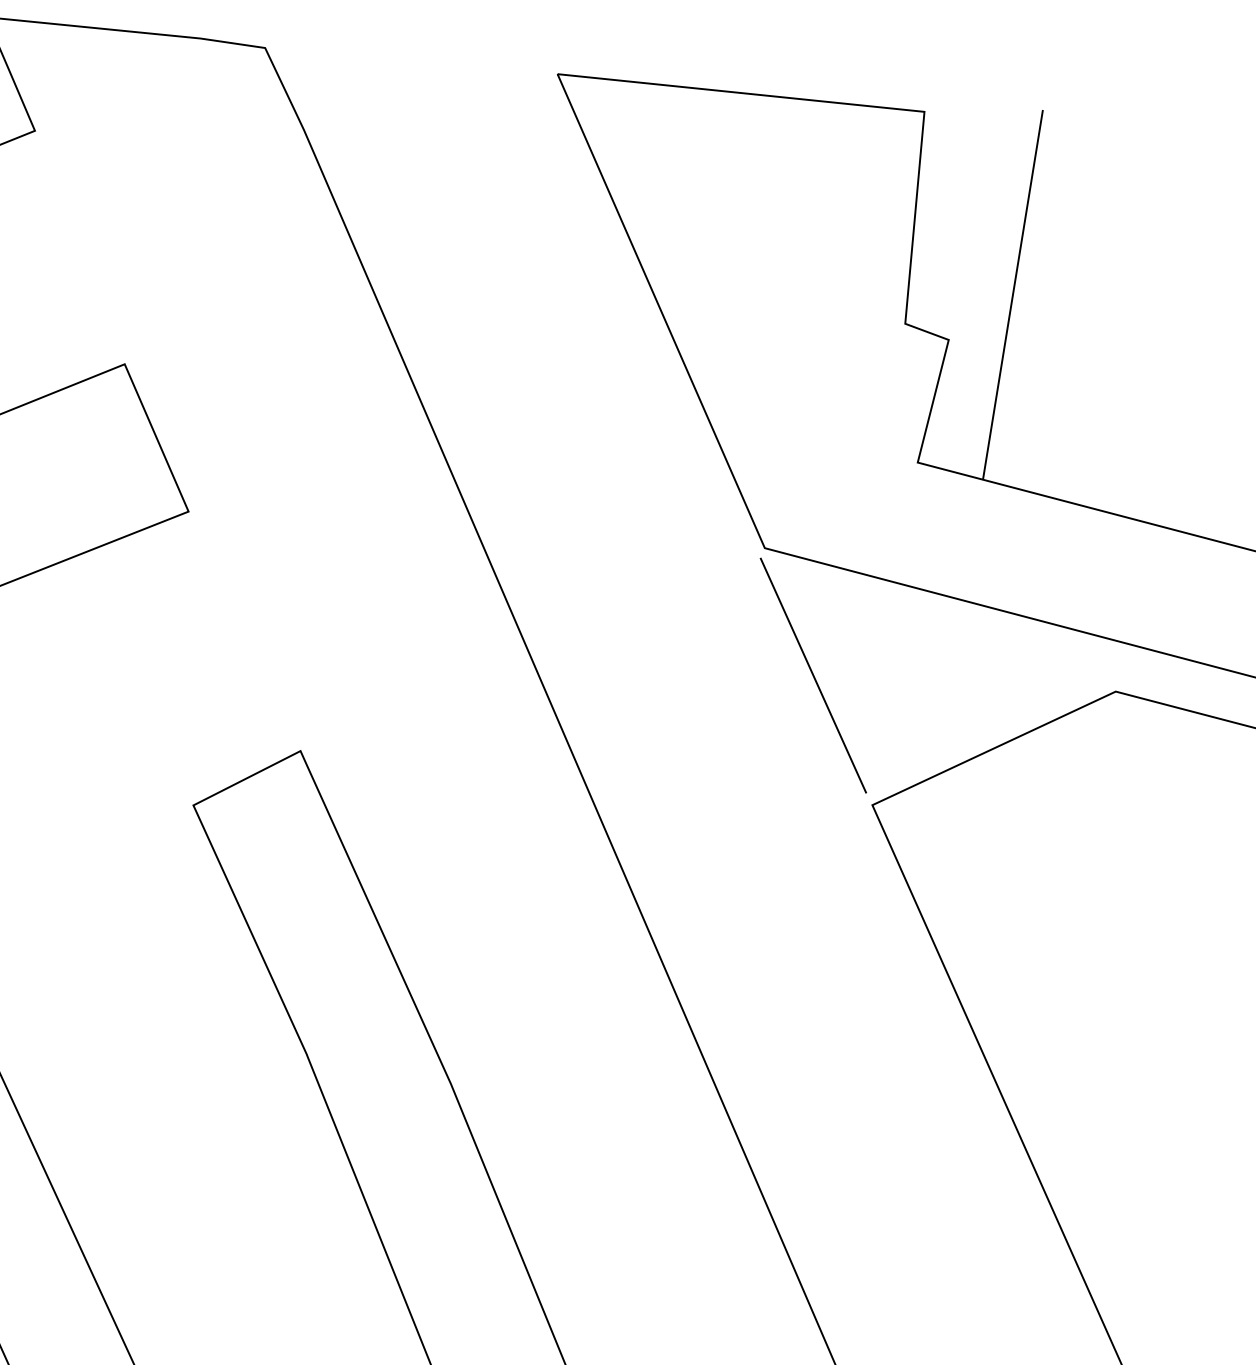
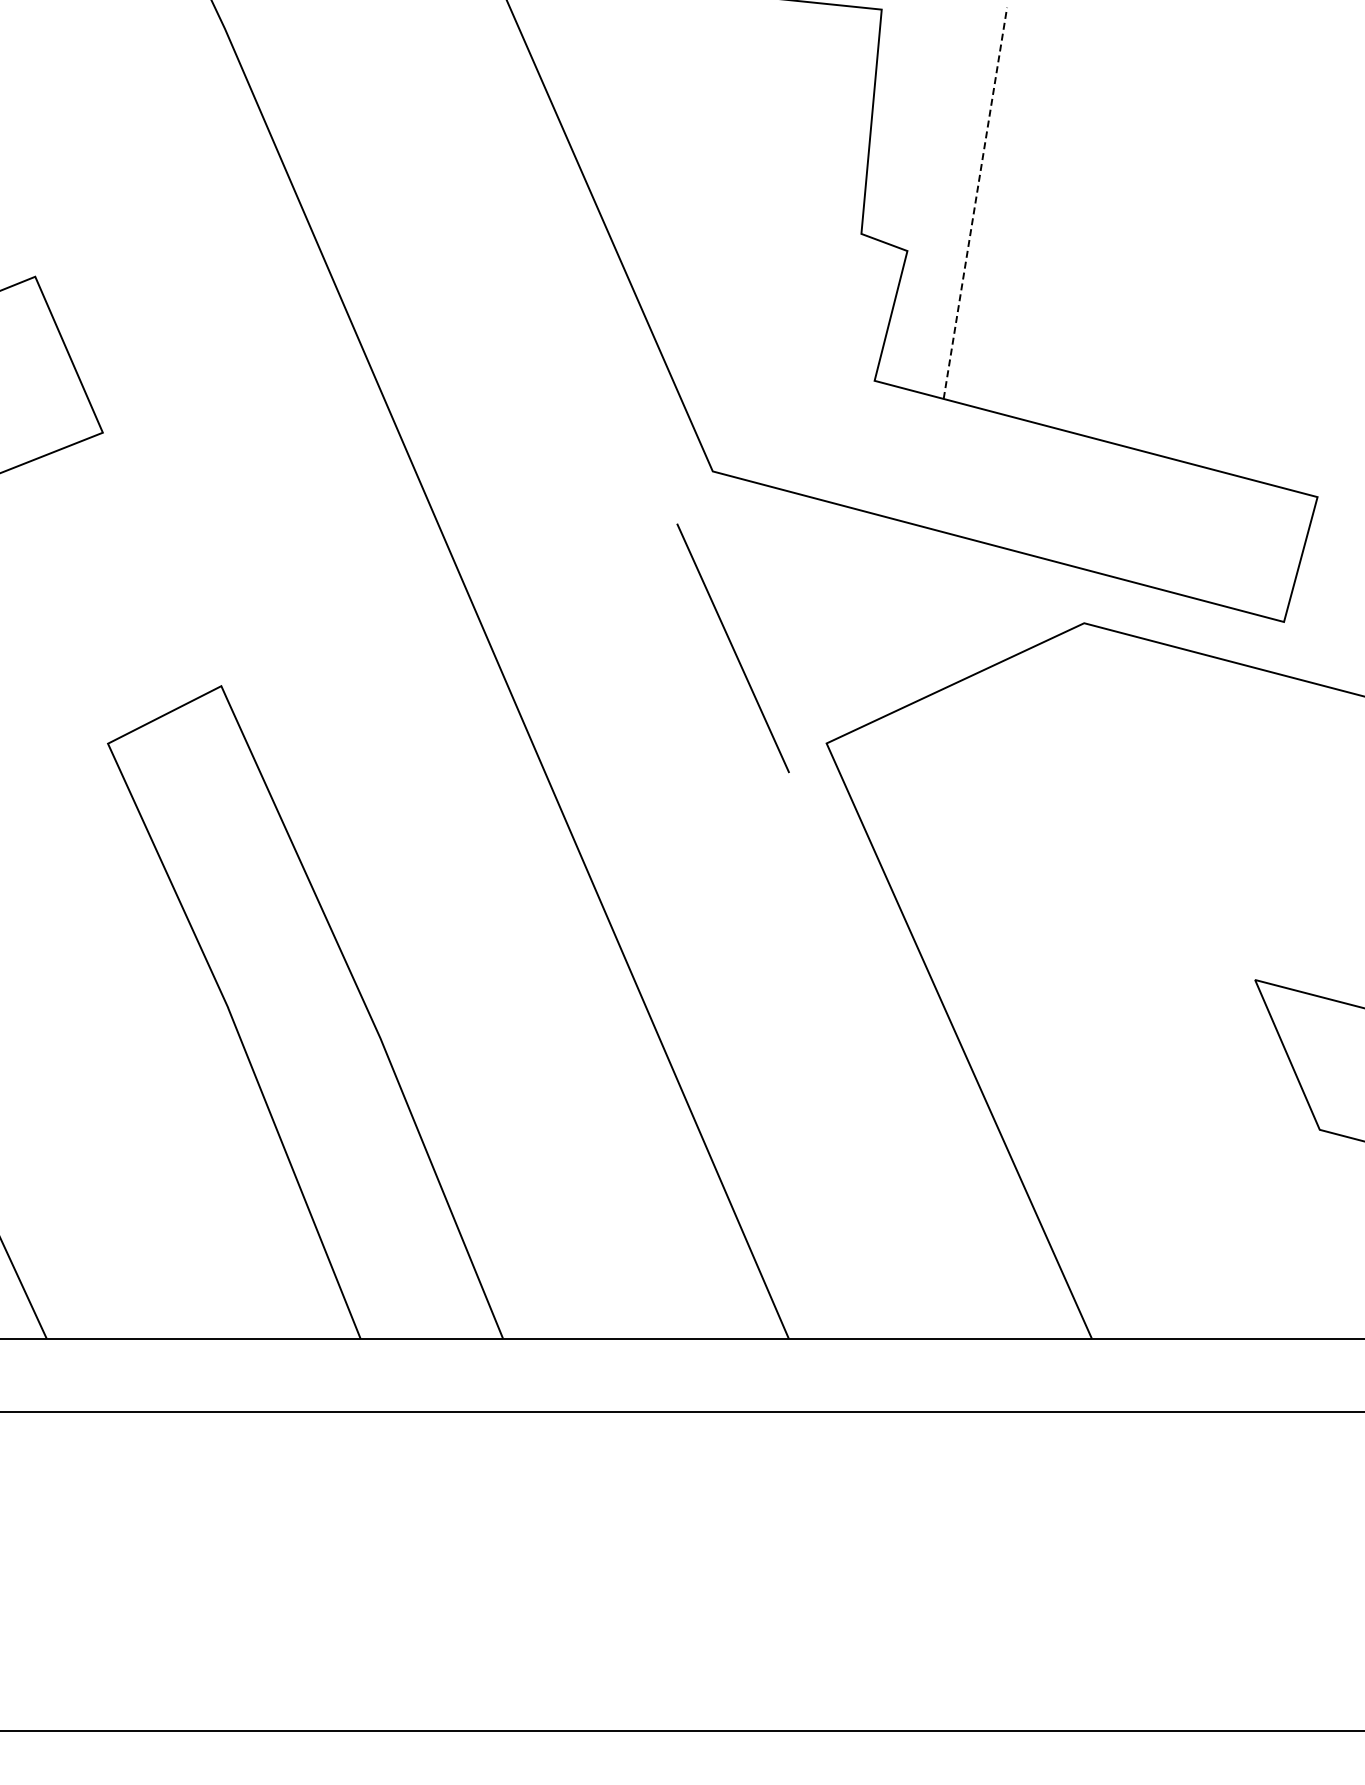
line: (1013, 294) -> (975, 202), solid -> dashed
line: (812, 675) -> (732, 648), moved

